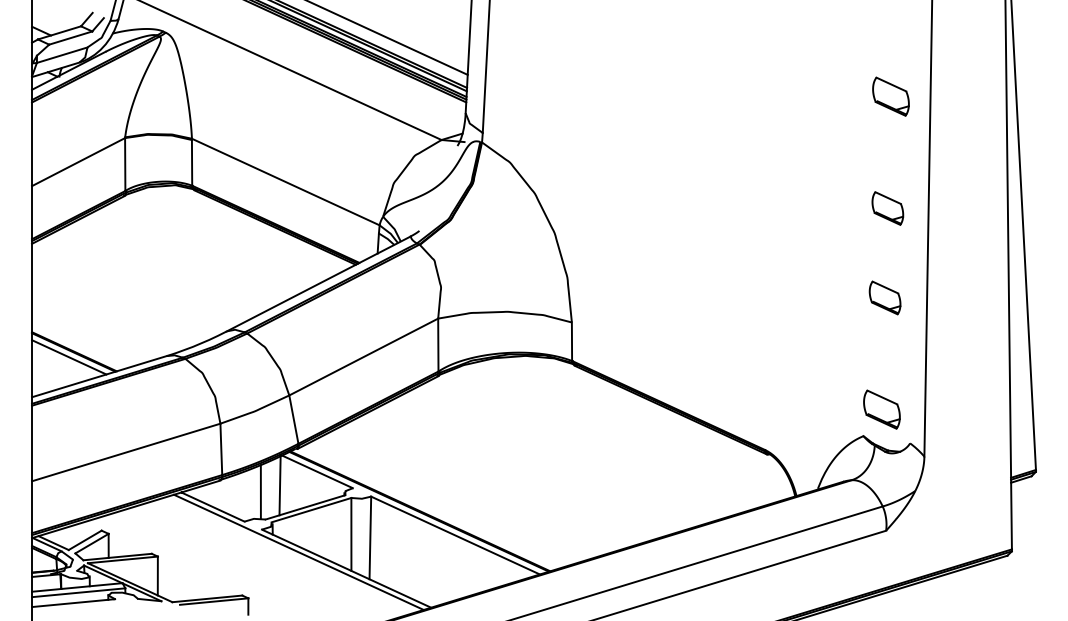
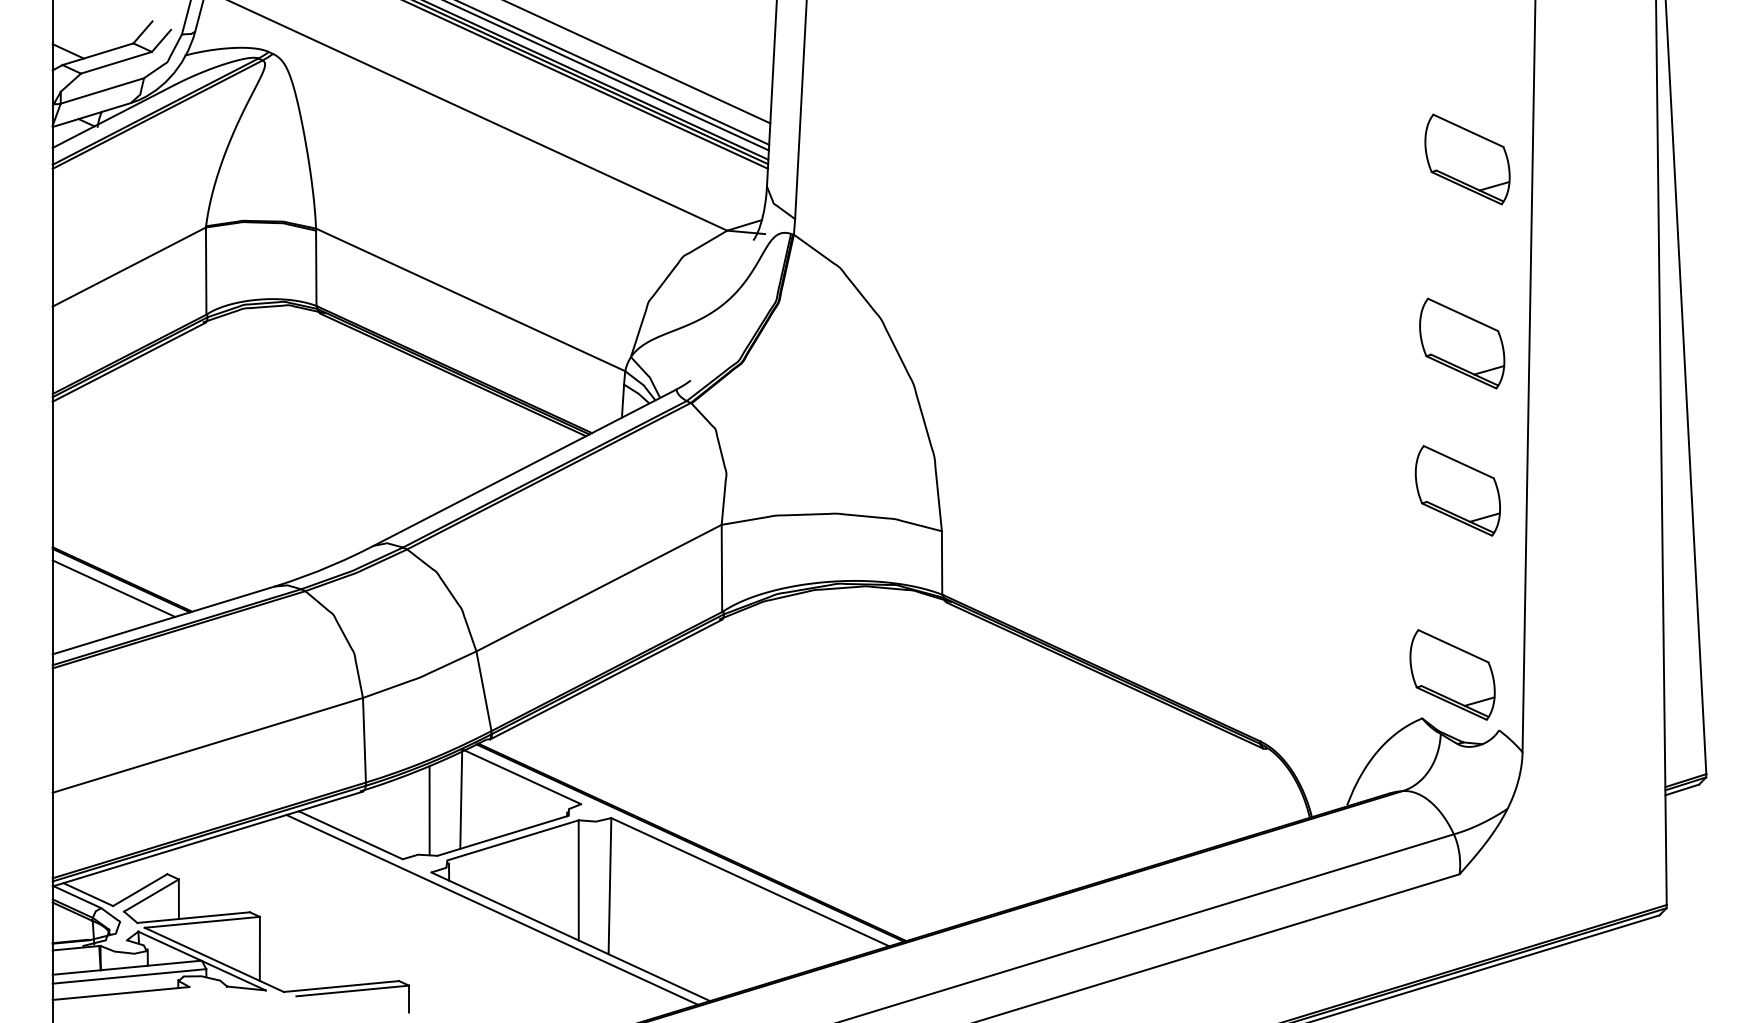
part: (890, 96) -> (1466, 158), size x1.43
part: (887, 208) -> (1461, 343), size x1.67
part: (884, 297) -> (1456, 490), size x1.67
part: (881, 409) -> (1451, 674), size x1.43

